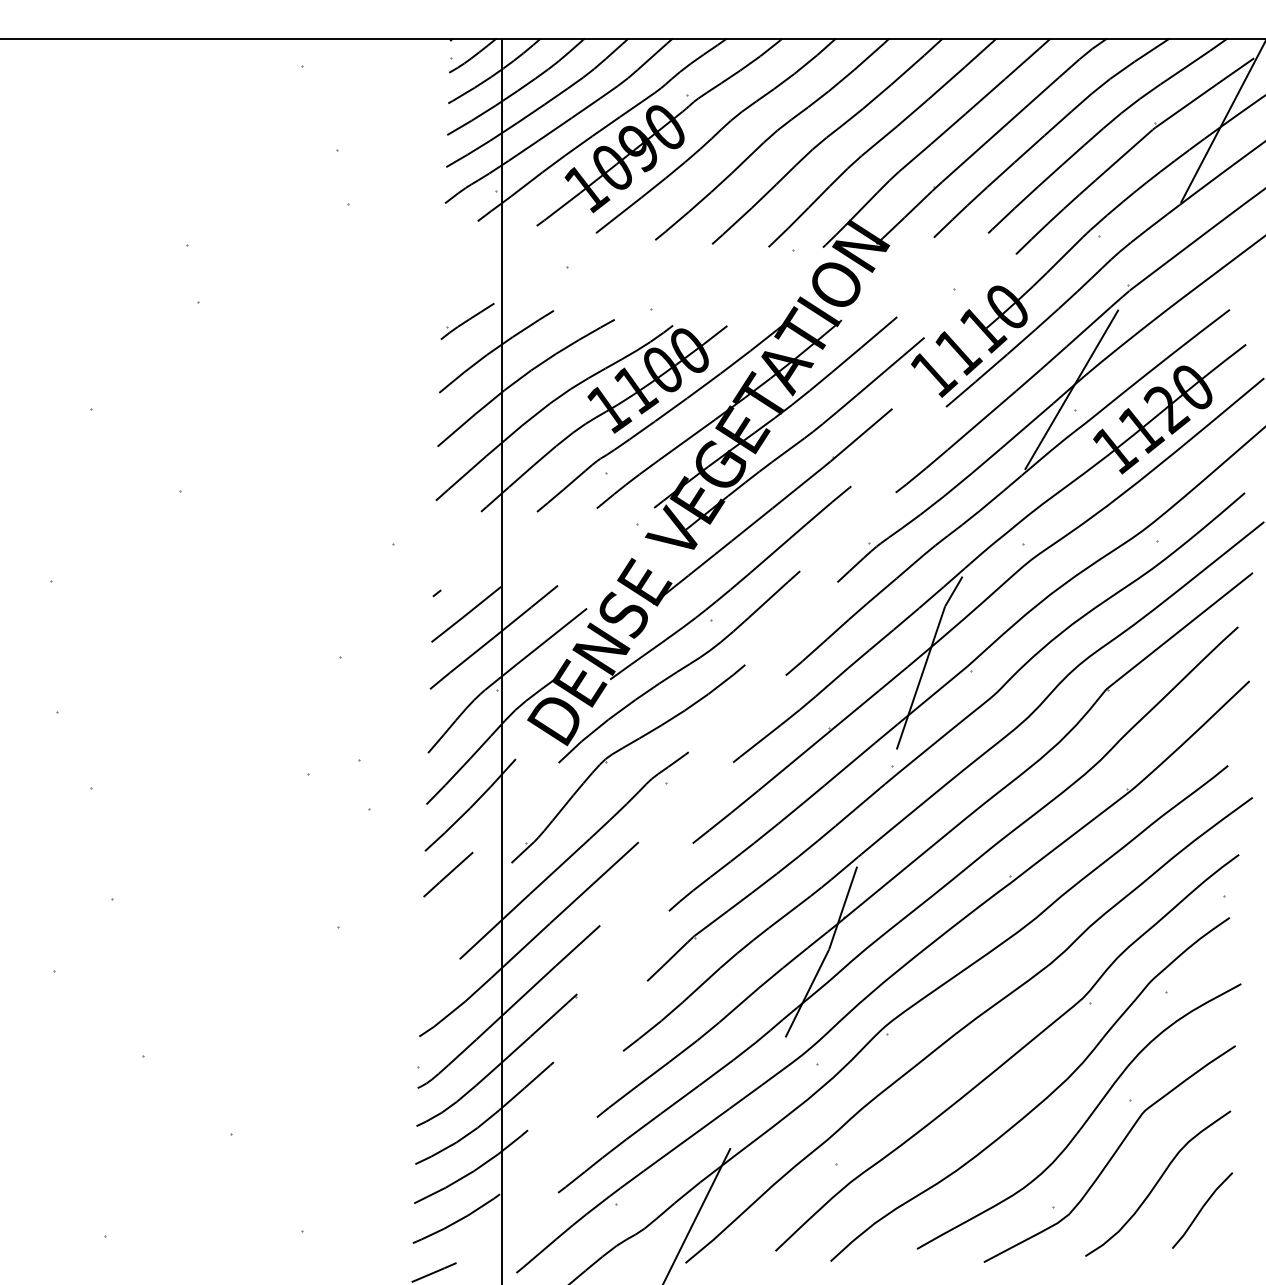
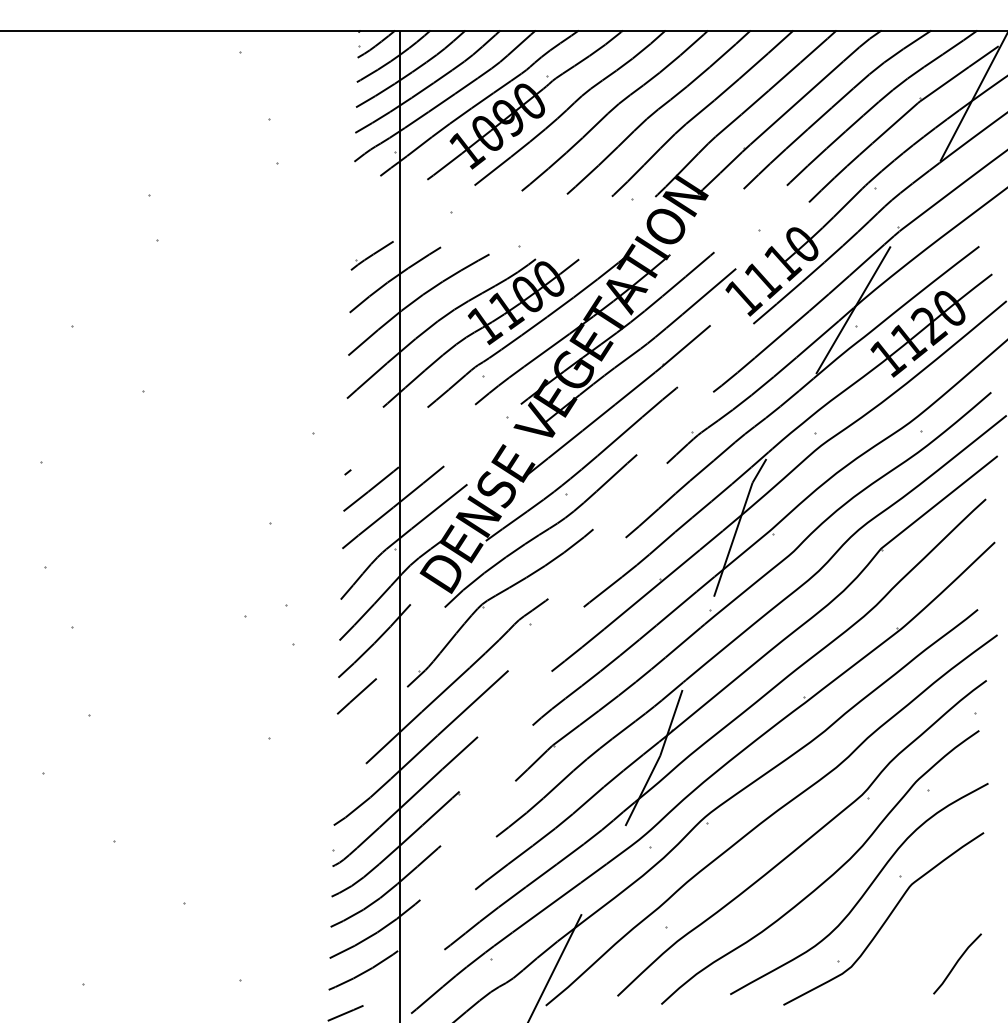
curve: (1158, 1182) -> (922, 941), removed

